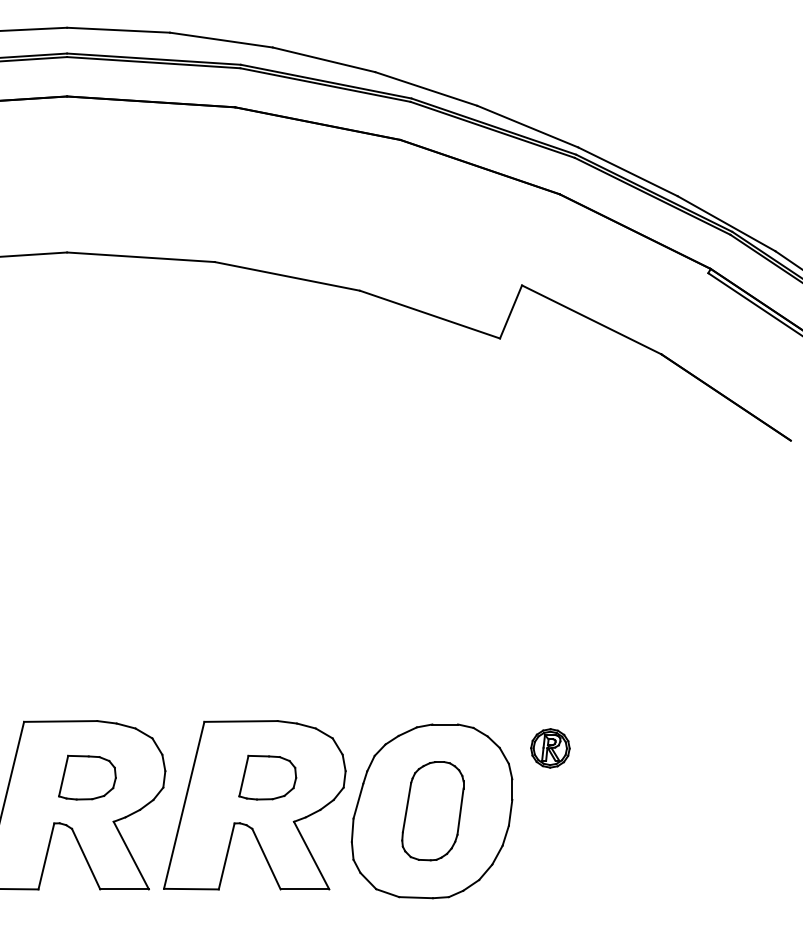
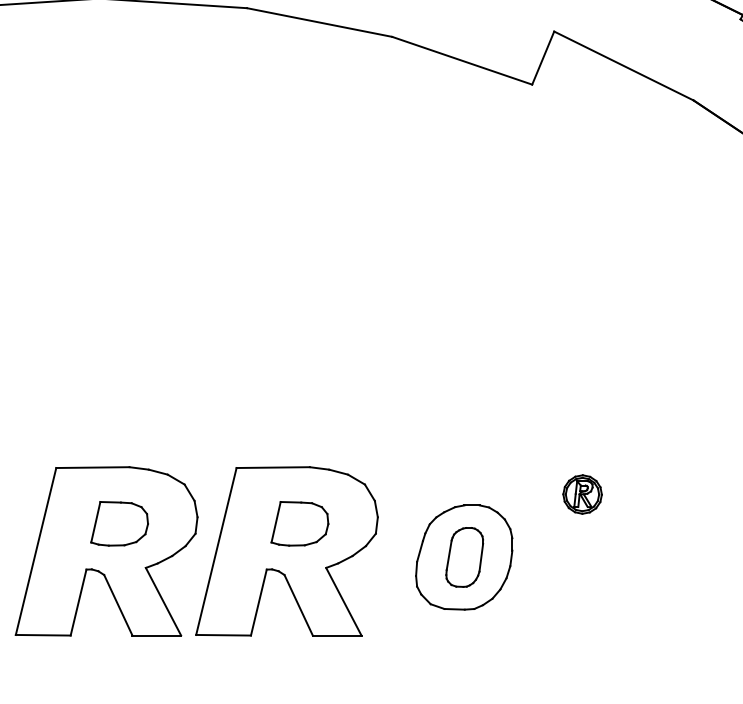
part: (431, 811) -> (463, 557), size x0.6

